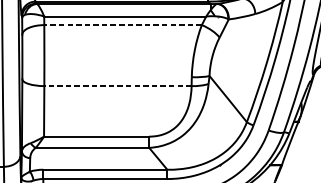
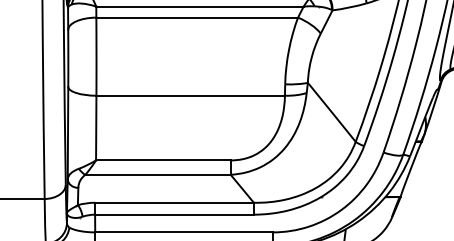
line: (123, 24) -> (197, 17), dashed -> solid
line: (117, 85) -> (190, 95), dashed -> solid

